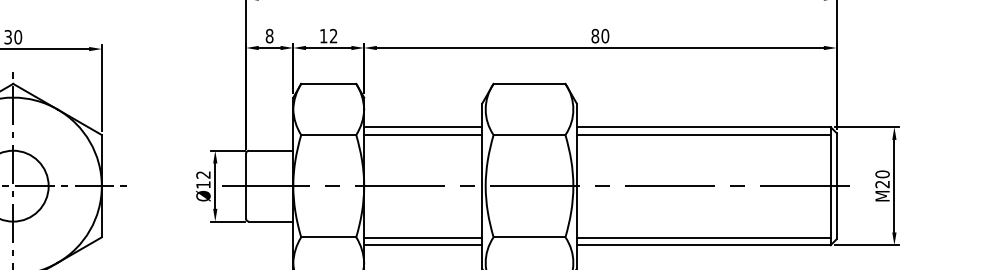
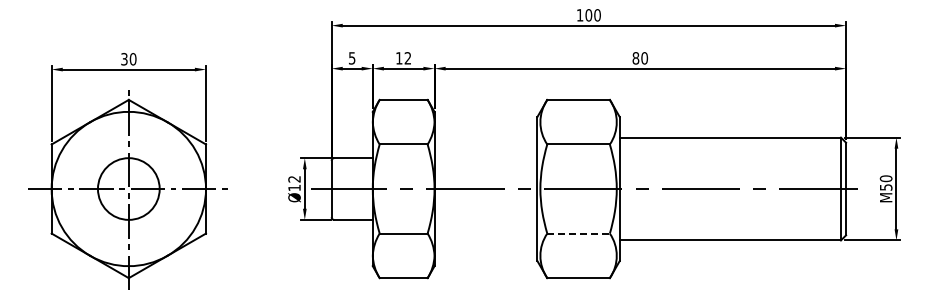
text: (268, 36) -> (351, 58), 8 -> 5
line: (422, 127) -> (485, 137), removed
line: (422, 135) -> (485, 144), removed
line: (702, 135) -> (729, 144), removed
text: (881, 184) -> (885, 187), M20 -> M50
line: (530, 237) -> (579, 233), solid -> dashed
line: (422, 238) -> (485, 234), removed
line: (702, 238) -> (729, 234), removed
line: (422, 245) -> (485, 240), removed

